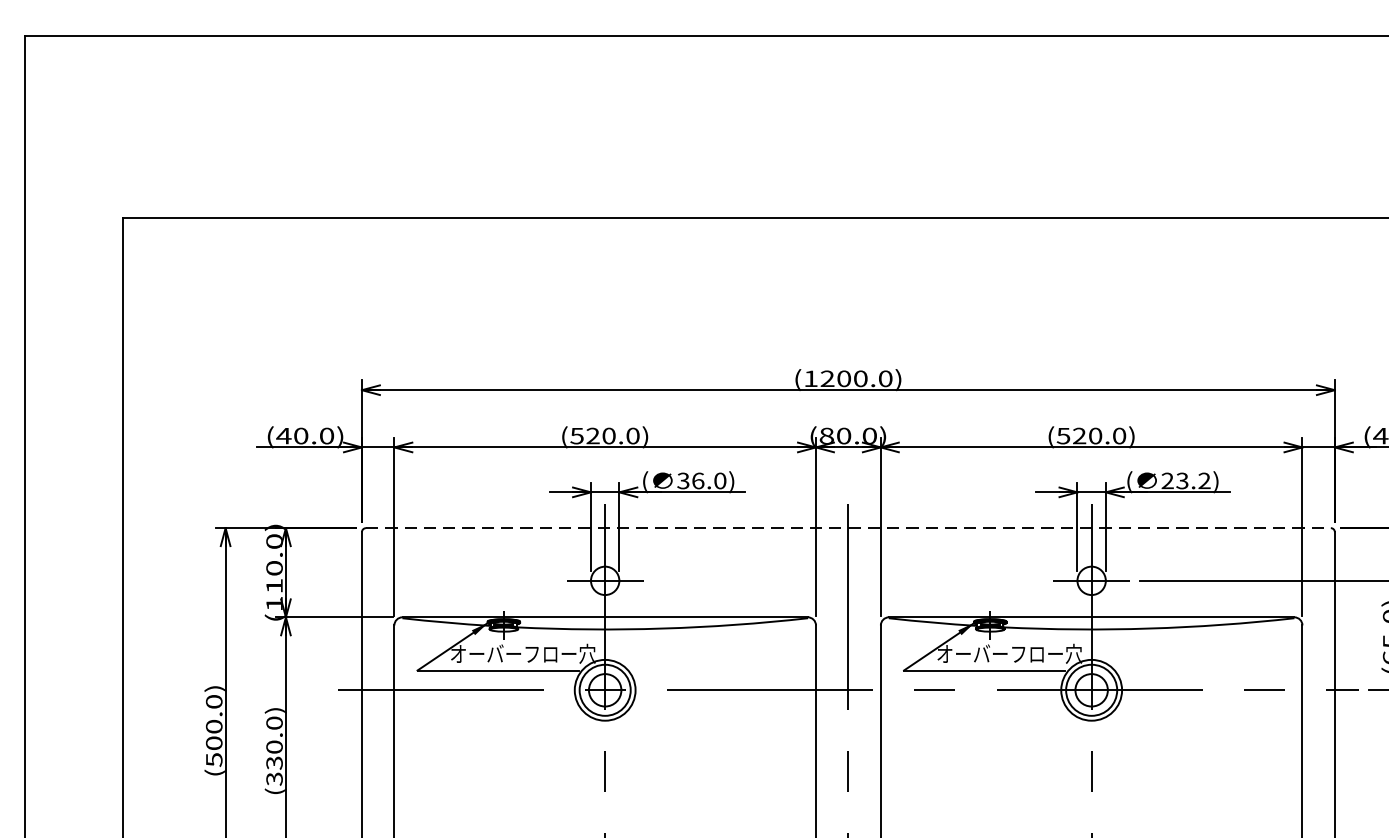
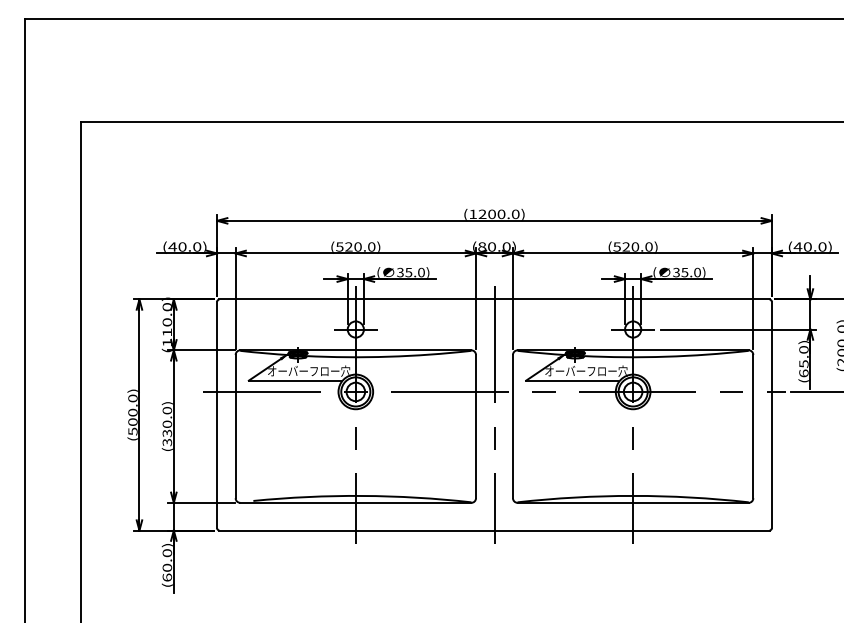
text: (697, 480) -> (408, 272), 36.0) -> 35.0)
text: (1185, 480) -> (686, 272), 23.2) -> 35.0)
line: (848, 528) -> (494, 299), dashed -> solid

